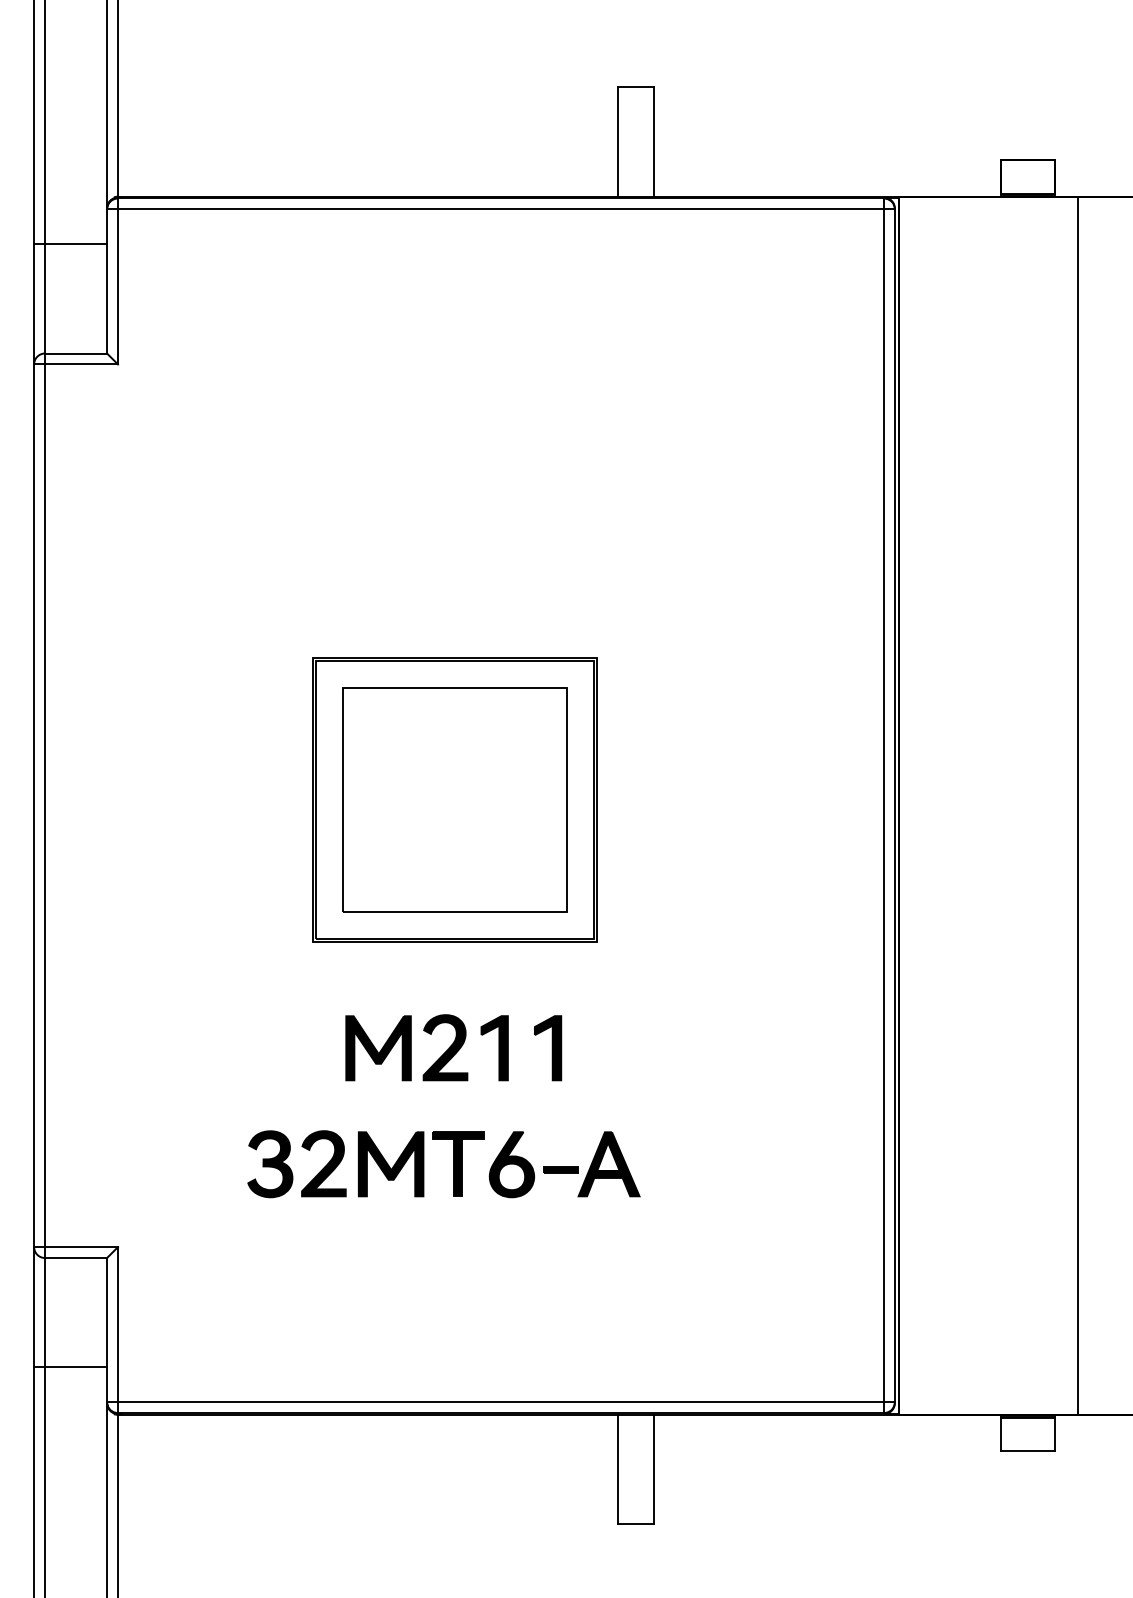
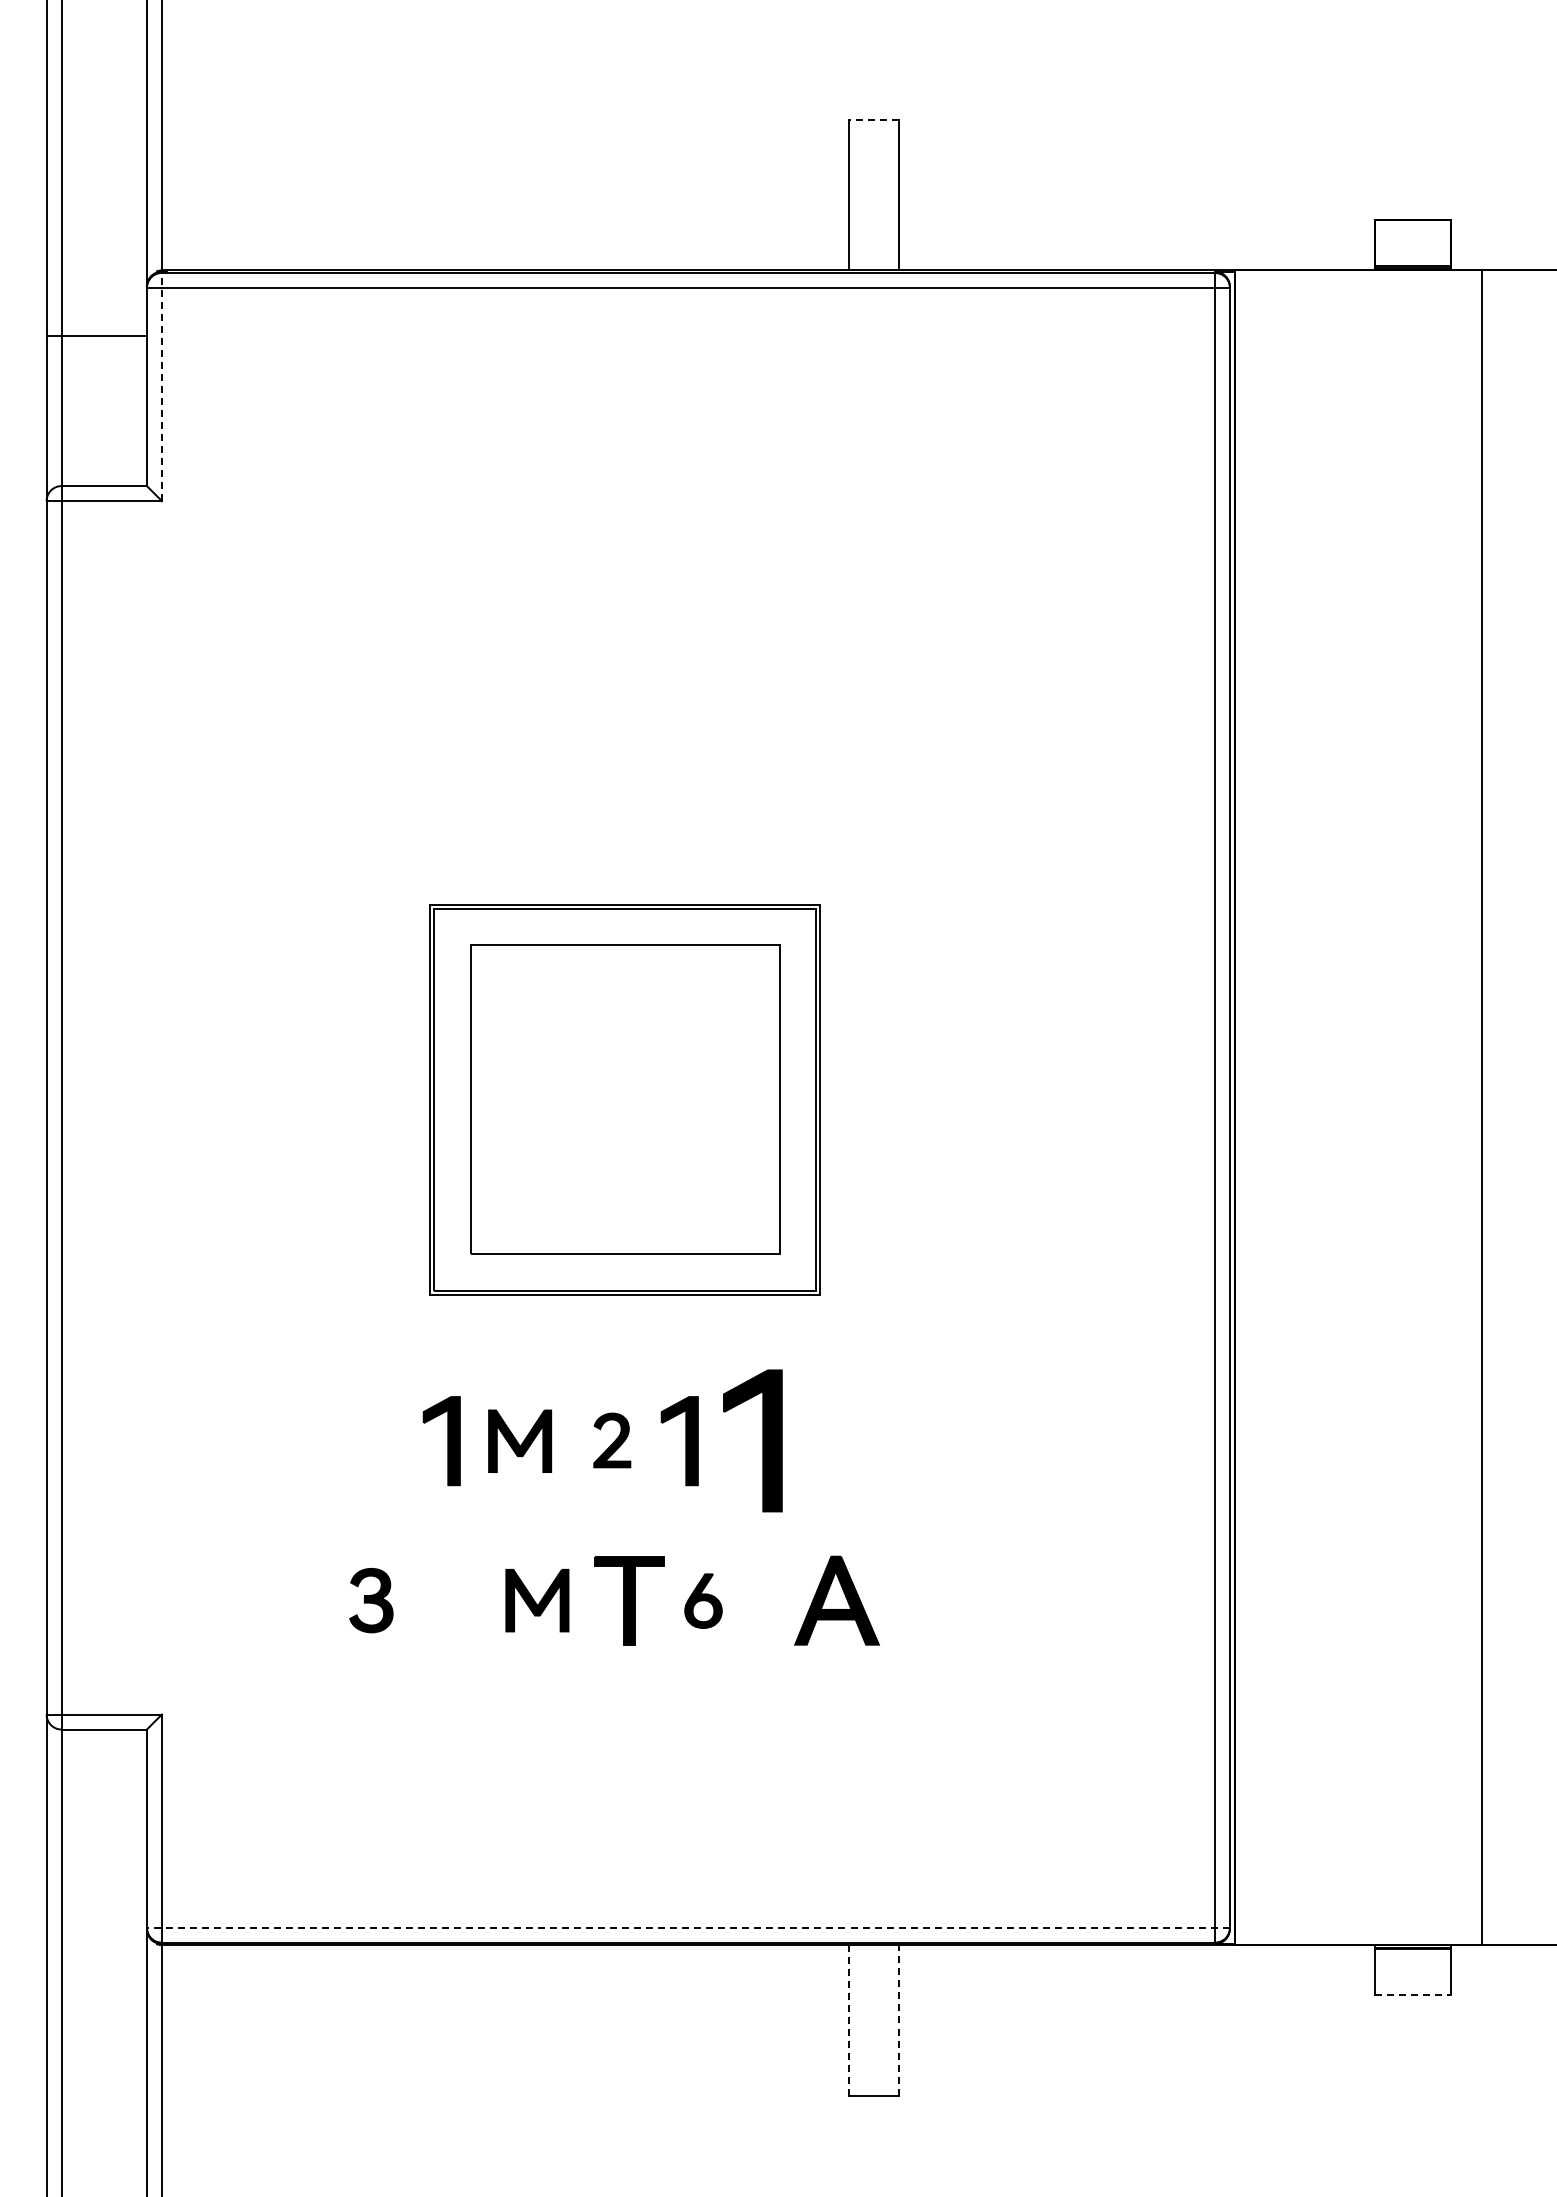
line: (635, 87) -> (873, 120), solid -> dashed
line: (117, 281) -> (161, 386), solid -> dashed
part: (445, 1047) -> (612, 1440), size x0.6
part: (321, 1048) -> (441, 1441), added
part: (378, 1048) -> (519, 1441), size x0.7
part: (548, 1048) -> (753, 1441), size x1.6
part: (323, 1163) -> (444, 1599), removed
part: (270, 1164) -> (371, 1600), size x0.7
part: (391, 1164) -> (537, 1600), size x0.7
part: (511, 1164) -> (703, 1600), size x0.6
part: (560, 1169) -> (770, 1608), removed
line: (70, 1367) -> (96, 1879), removed
line: (501, 1402) -> (688, 1927), solid -> dashed
line: (1027, 1451) -> (1412, 1995), solid -> dashed
line: (654, 1468) -> (899, 2019), solid -> dashed
line: (617, 1469) -> (848, 2020), solid -> dashed

